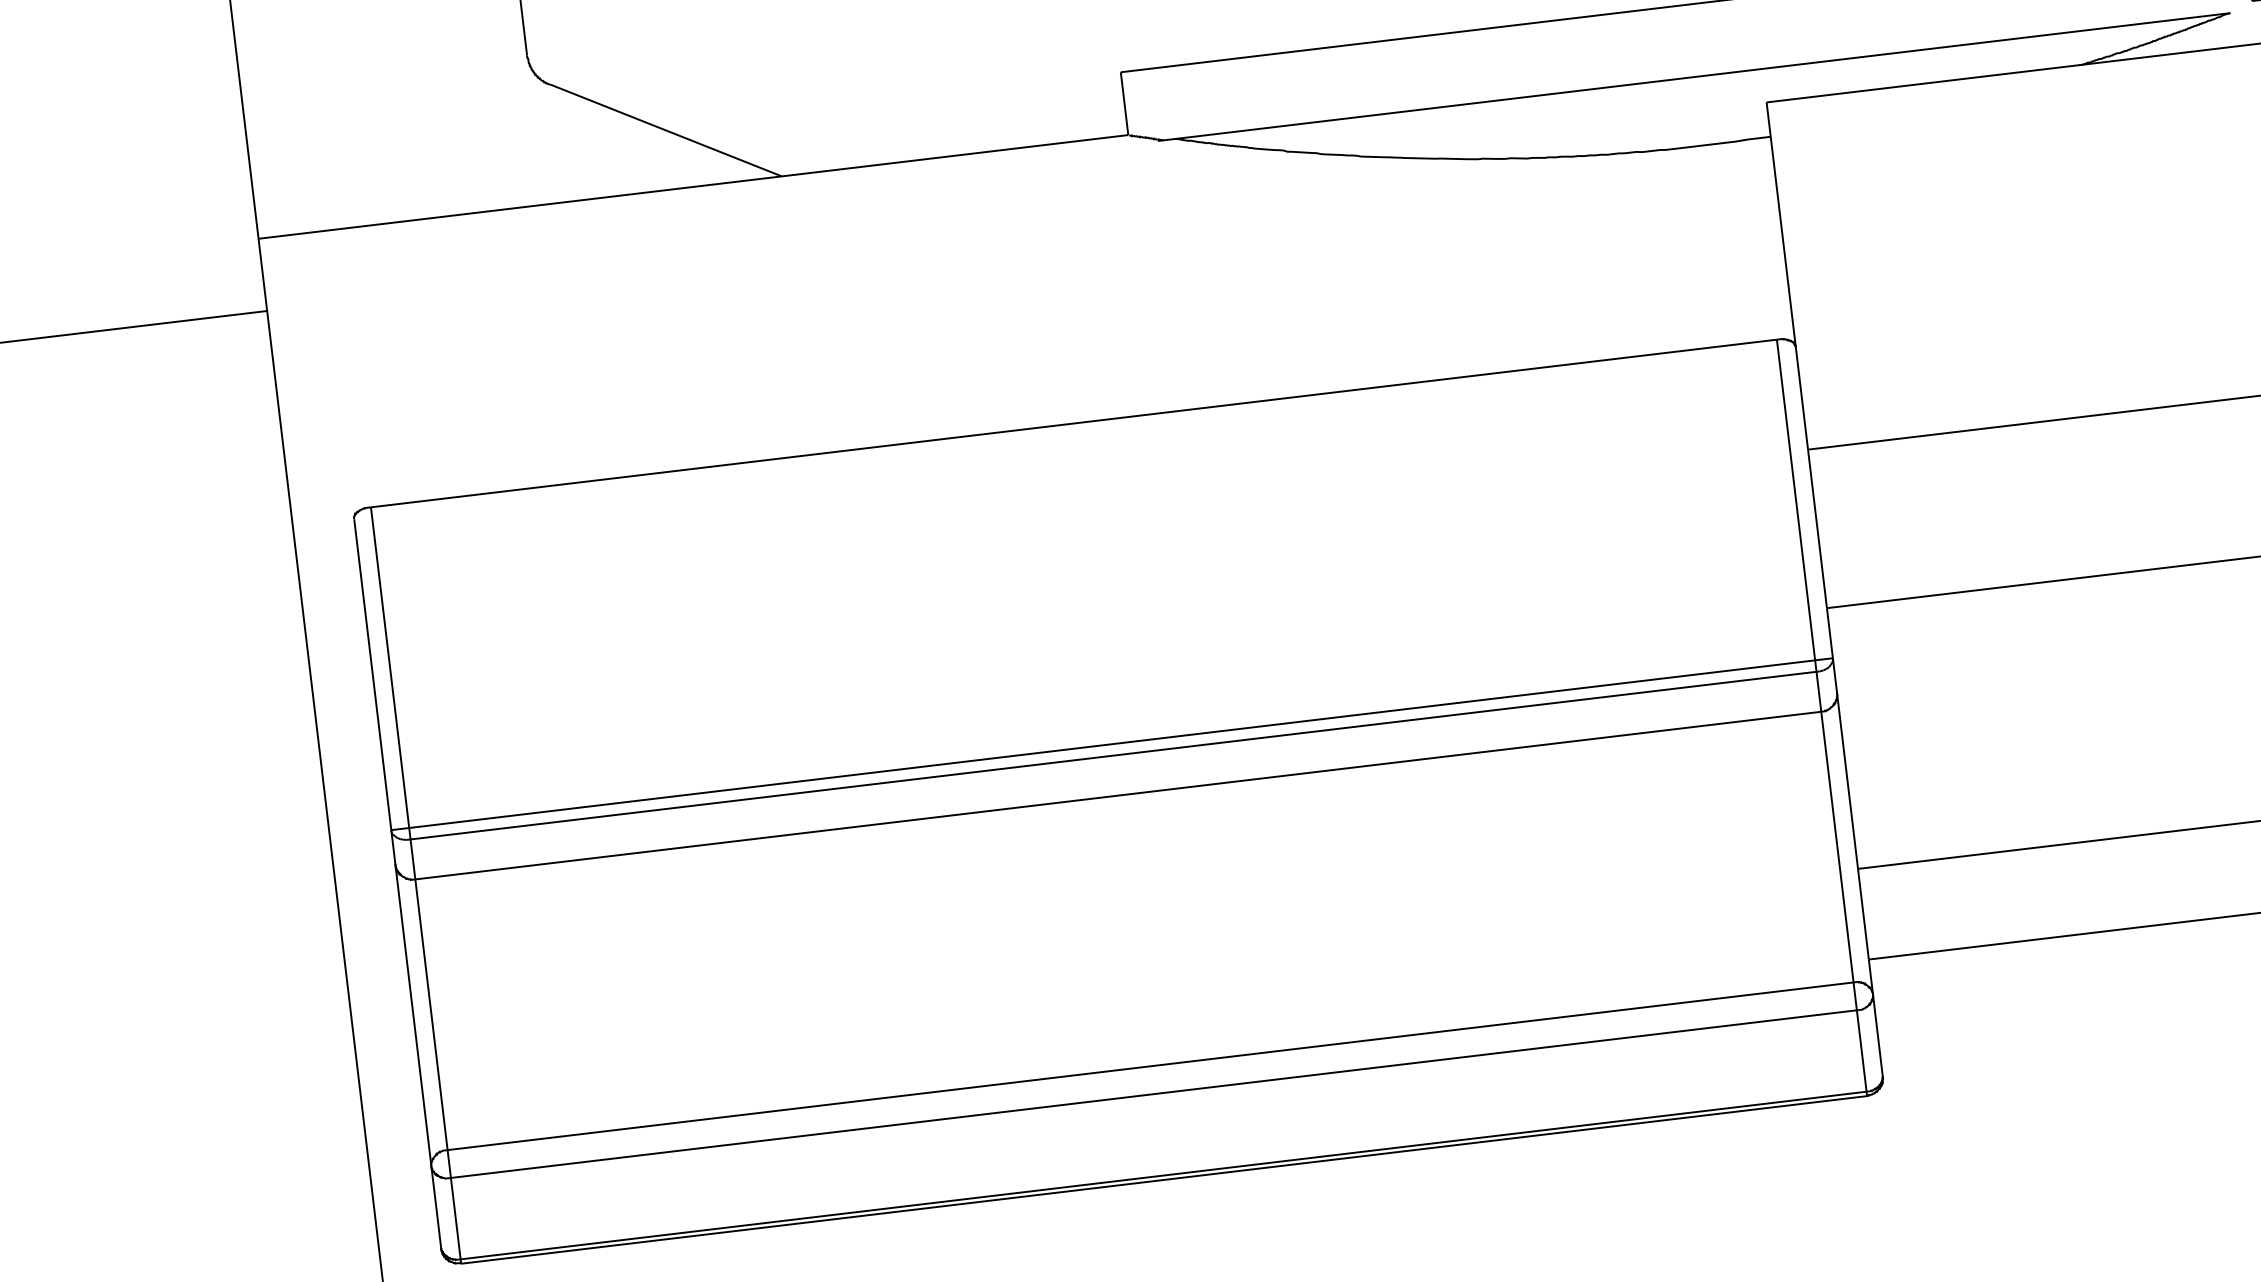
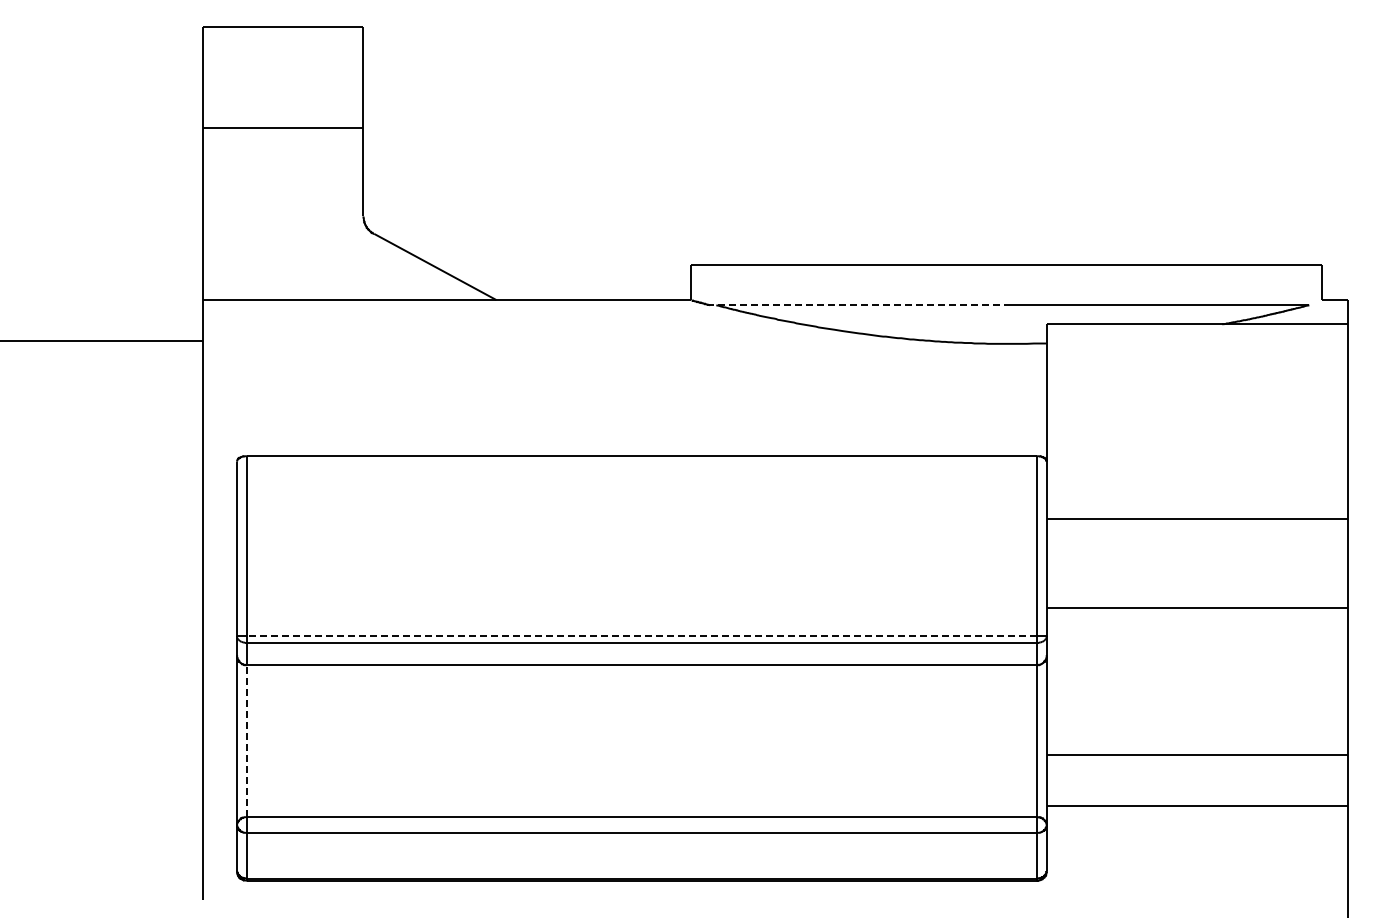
line: (1427, 109) -> (858, 305), solid -> dashed
line: (1111, 744) -> (641, 636), solid -> dashed
line: (431, 1013) -> (247, 740), solid -> dashed

